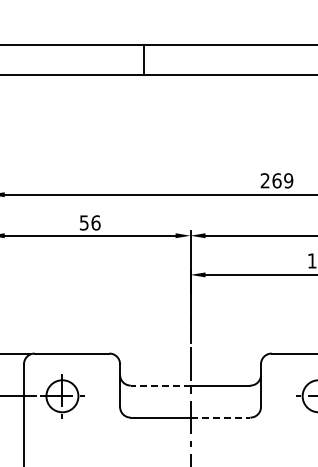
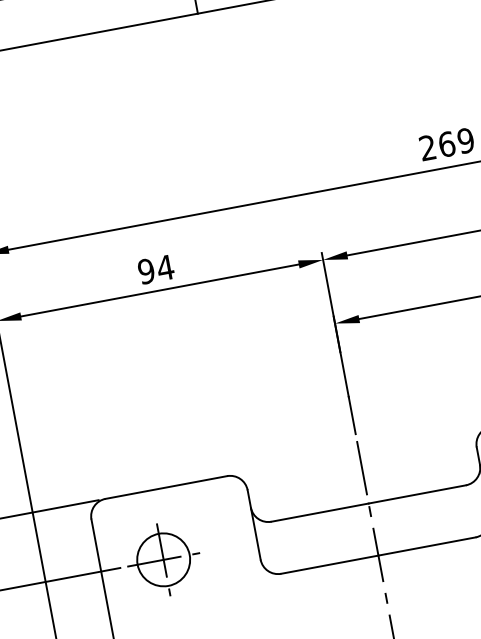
text: (89, 222) -> (154, 269), 56 -> 94
line: (160, 385) -> (319, 512), dashed -> solid
line: (220, 417) -> (427, 546), dashed -> solid

